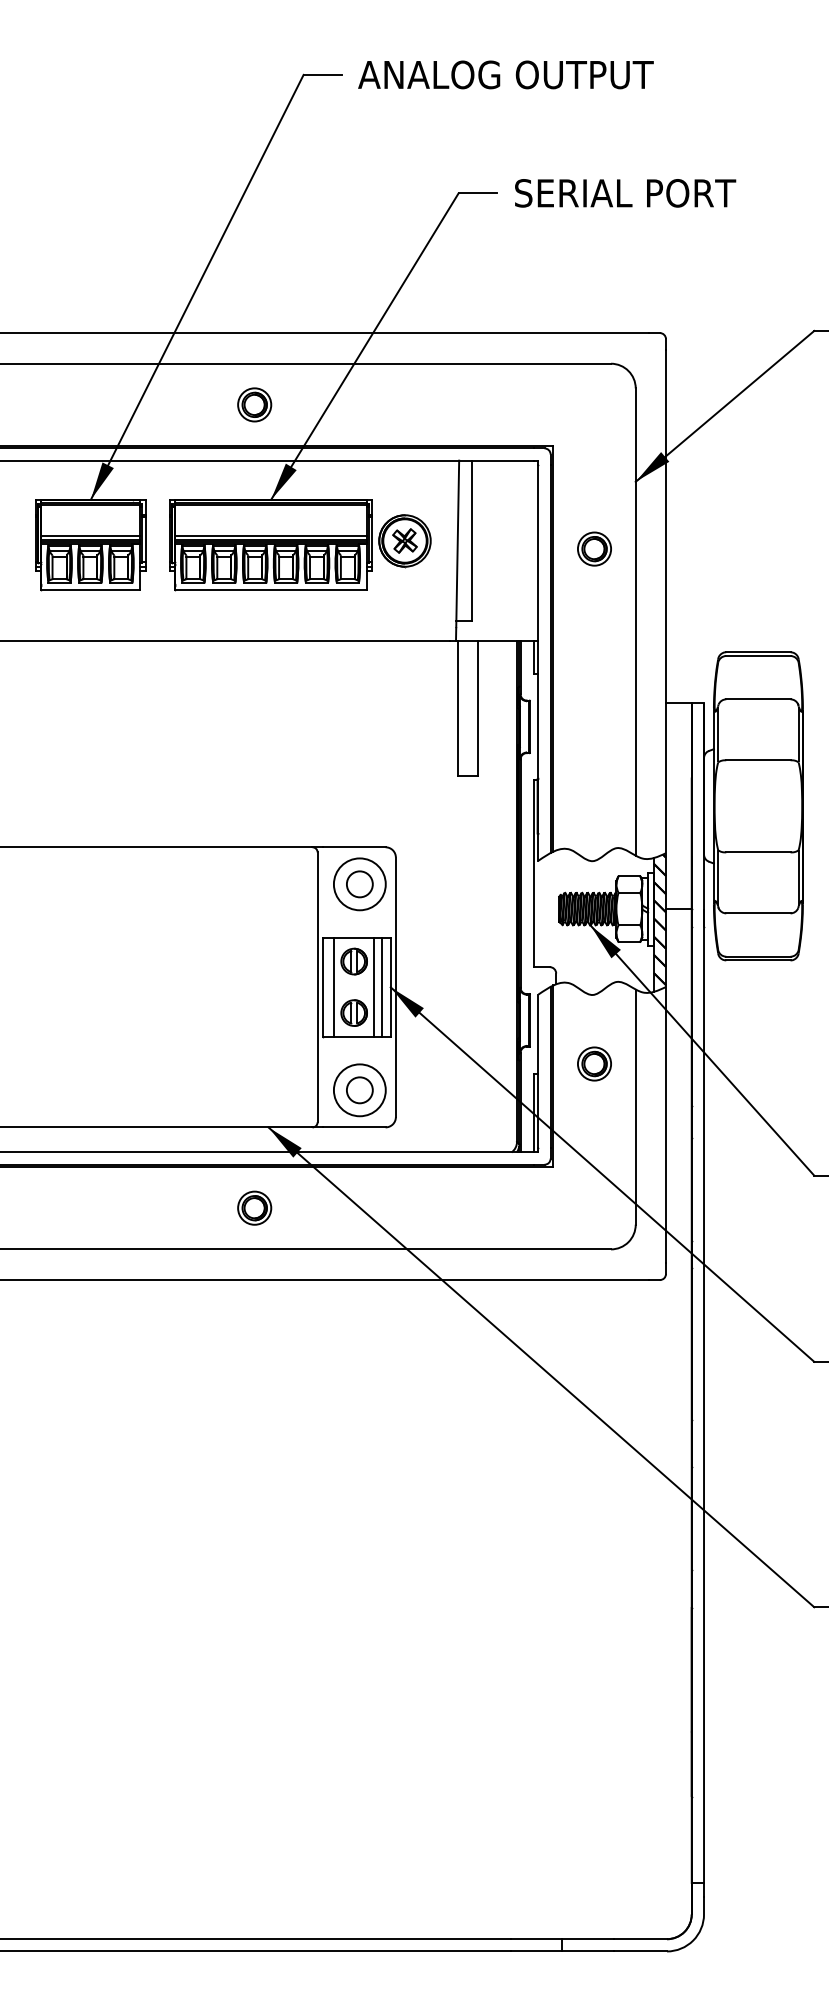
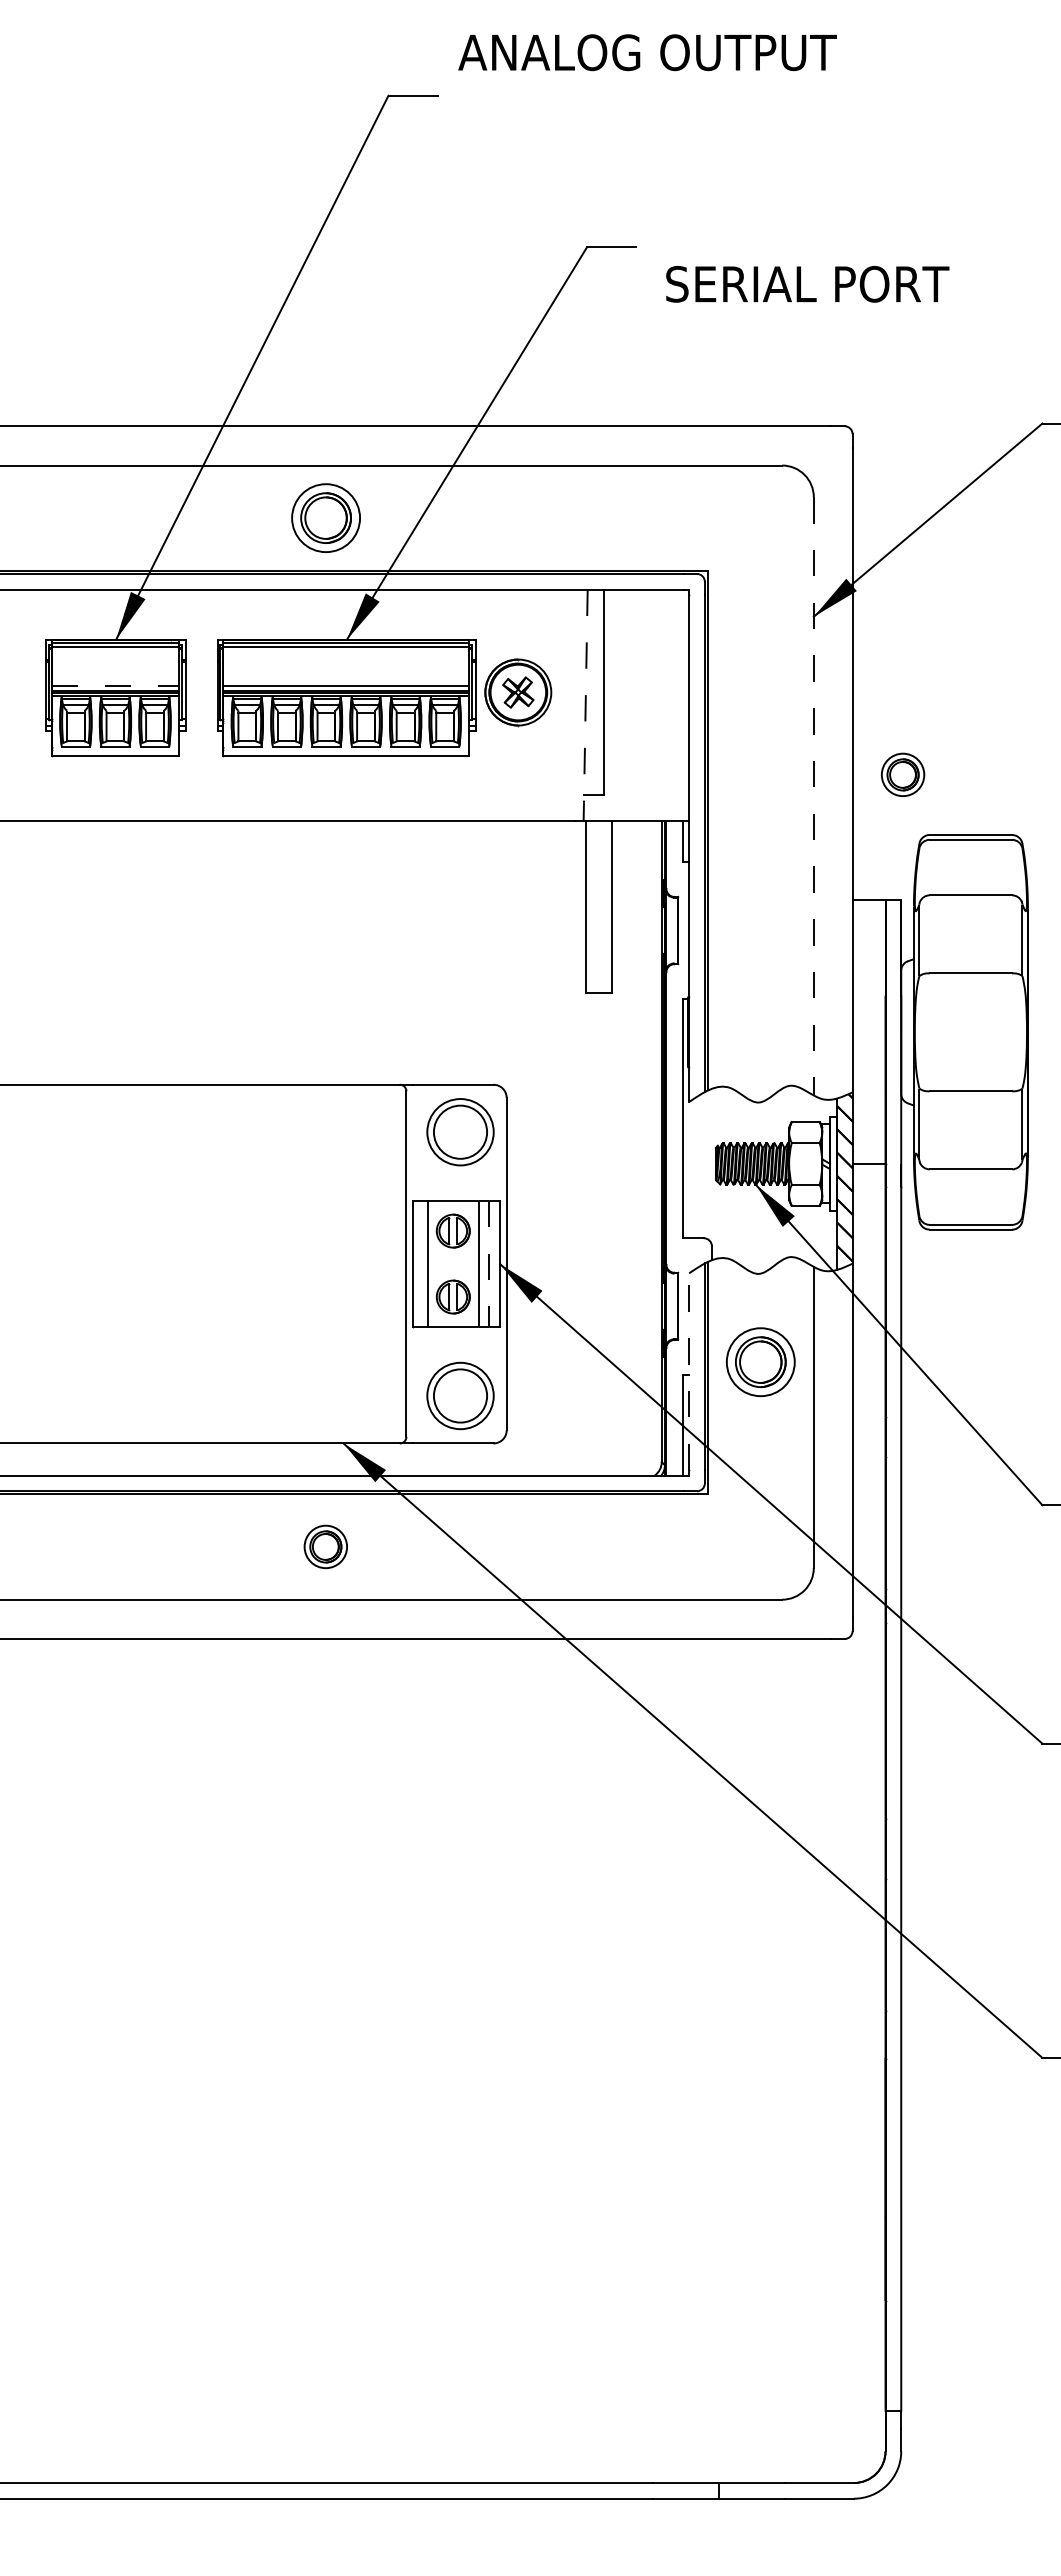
text: (505, 74) -> (647, 52), moved
text: (625, 193) -> (807, 284), moved
part: (254, 405) -> (325, 518), size x1.6
line: (90, 536) -> (115, 686), solid -> dashed
line: (457, 544) -> (585, 696), solid -> dashed
part: (594, 548) -> (903, 774), moved
line: (635, 622) -> (813, 796), solid -> dashed
circle: (359, 883) -> (460, 1131), size x1.6
line: (381, 987) -> (488, 1264), solid -> dashed
part: (594, 1064) -> (761, 1362), size x1.6
line: (538, 1071) -> (689, 1371), solid -> dashed
circle: (359, 1089) -> (460, 1395), size x1.6

